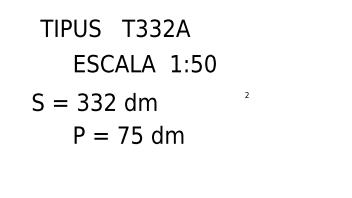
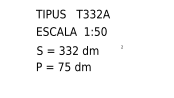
text: (114, 27) -> (72, 13), moved
text: (93, 102) -> (67, 50), moved

